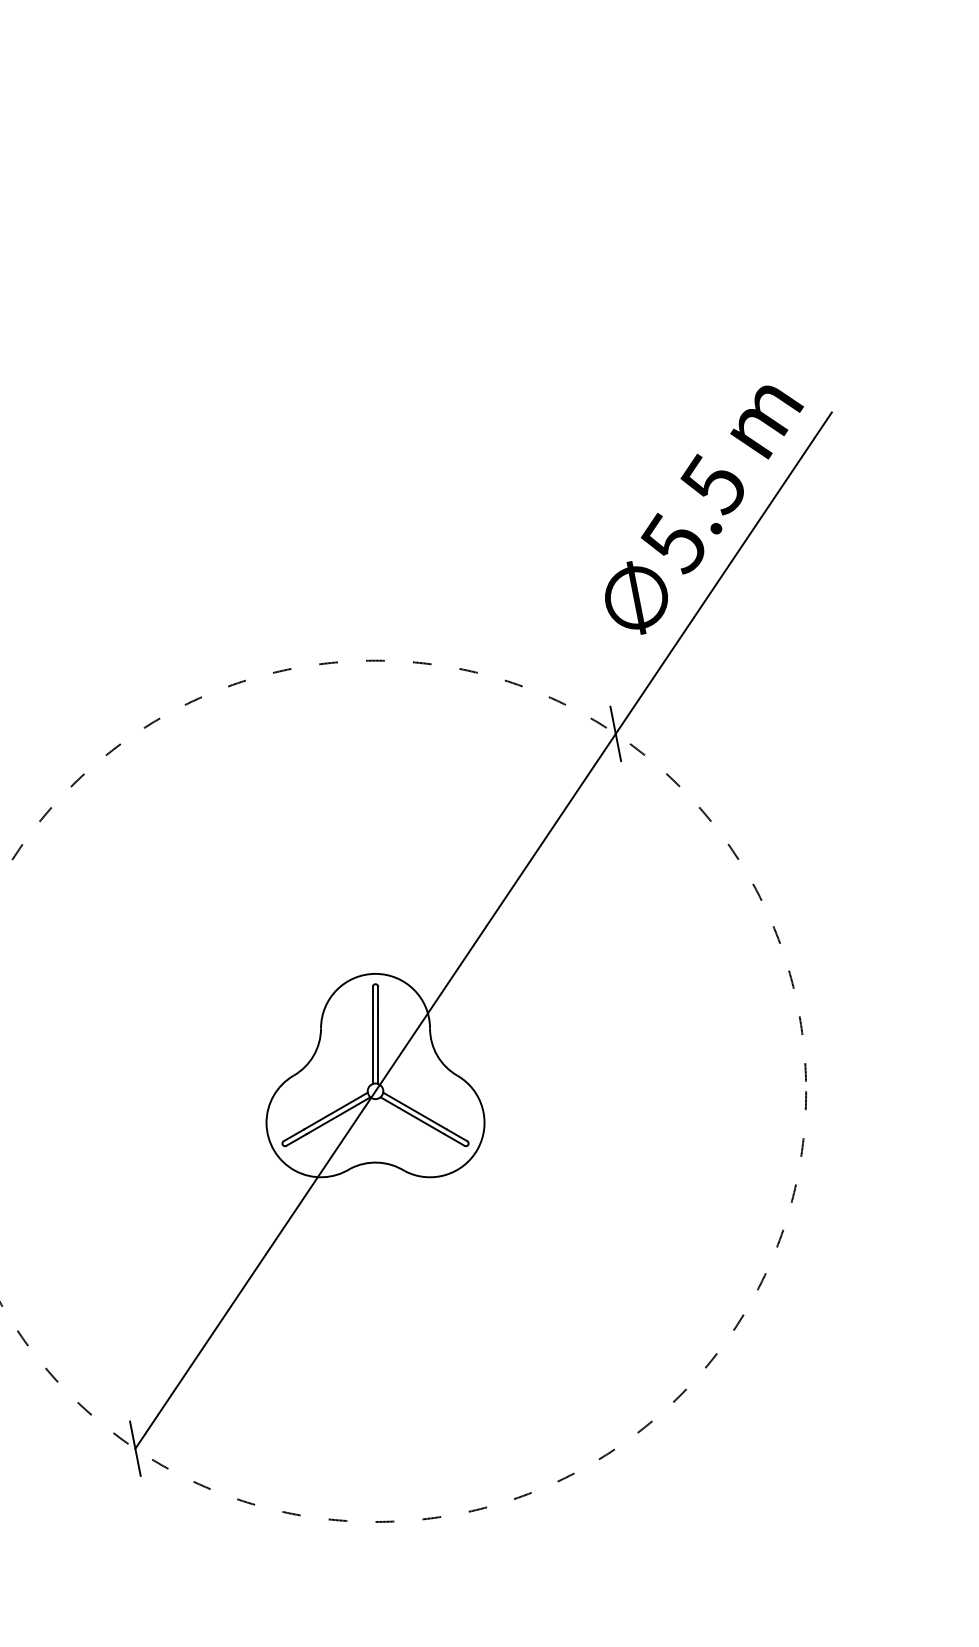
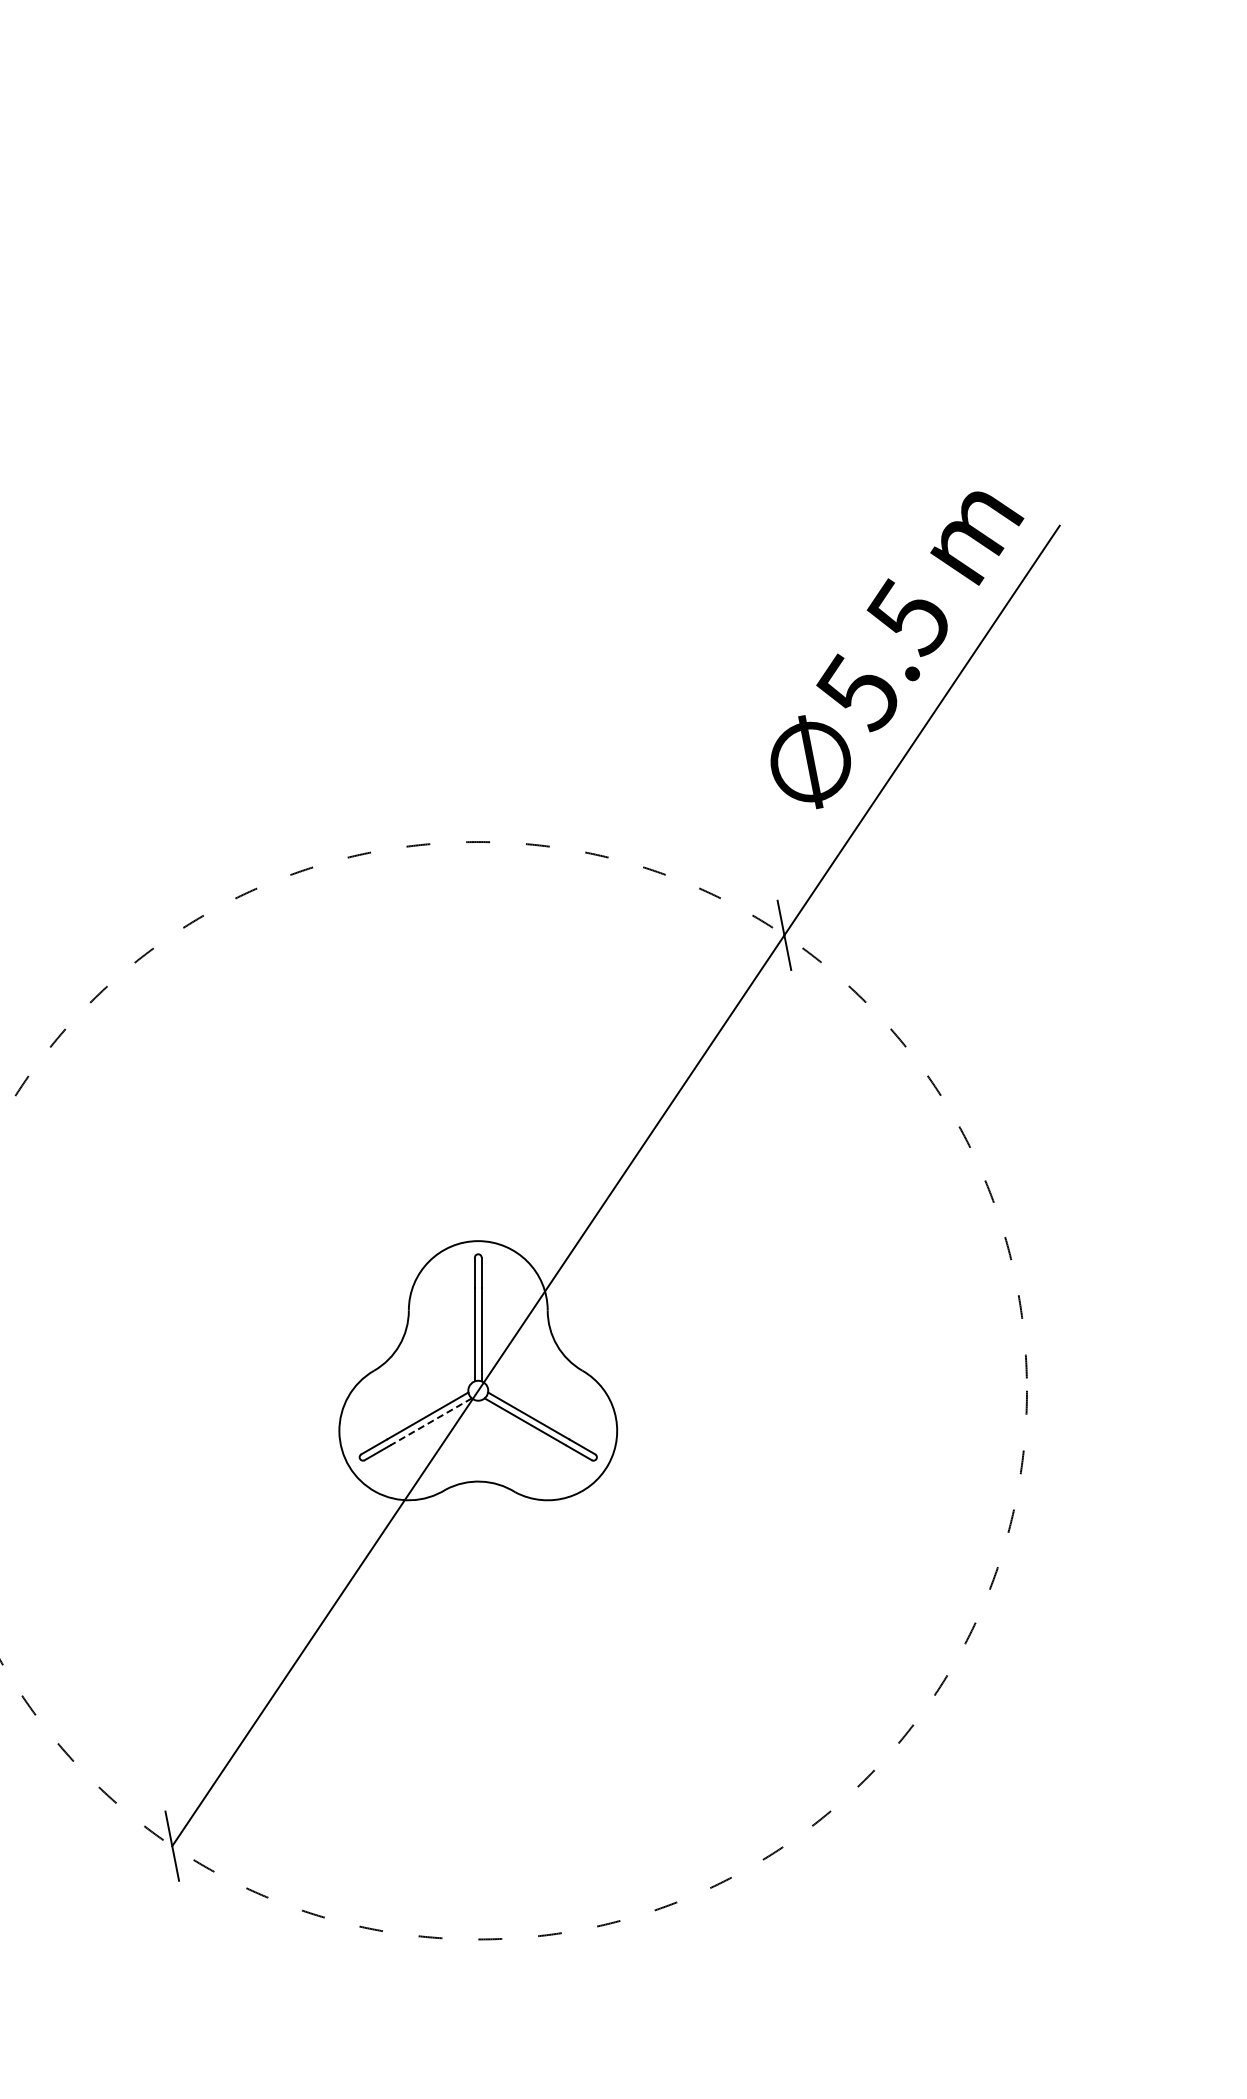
line: (338, 1115) -> (431, 1421), solid -> dashed

